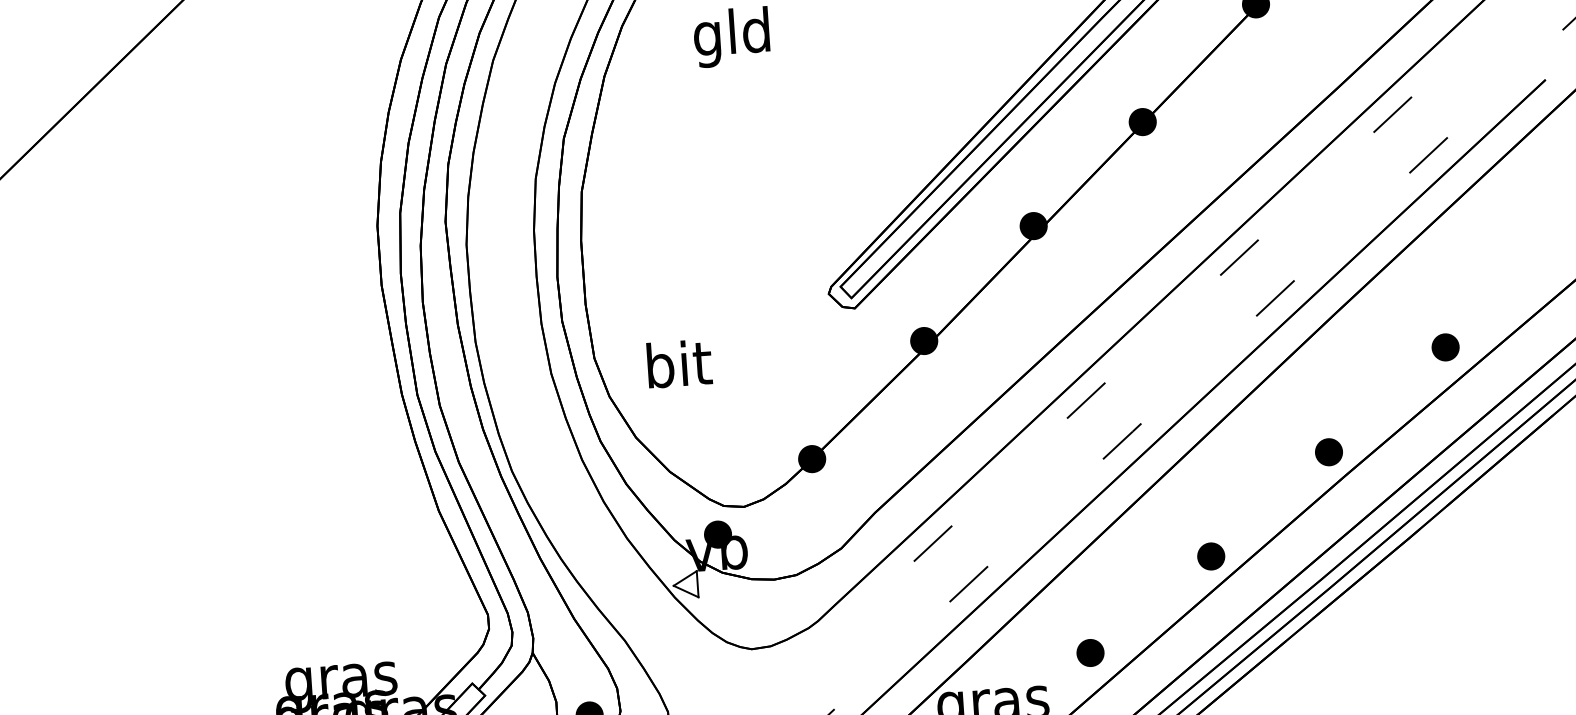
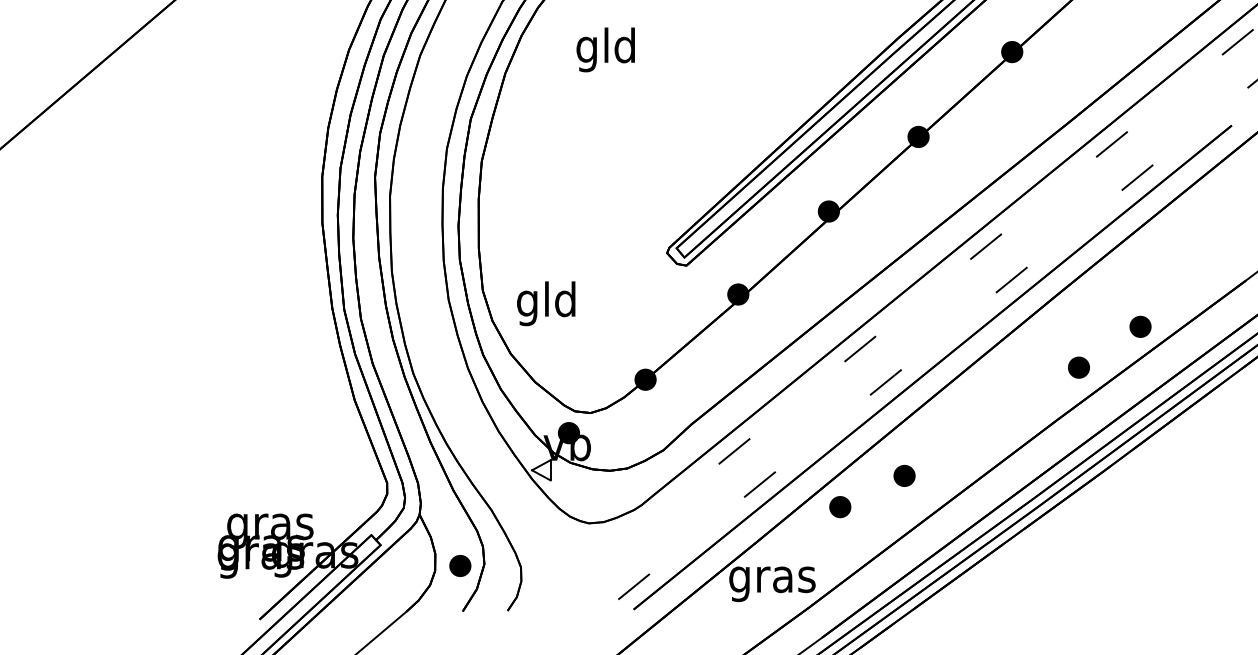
text: (677, 369) -> (546, 303), bit -> gld
part: (1328, 452) -> (1078, 367), moved
part: (1211, 555) -> (904, 475), moved
part: (1090, 653) -> (840, 507), moved

